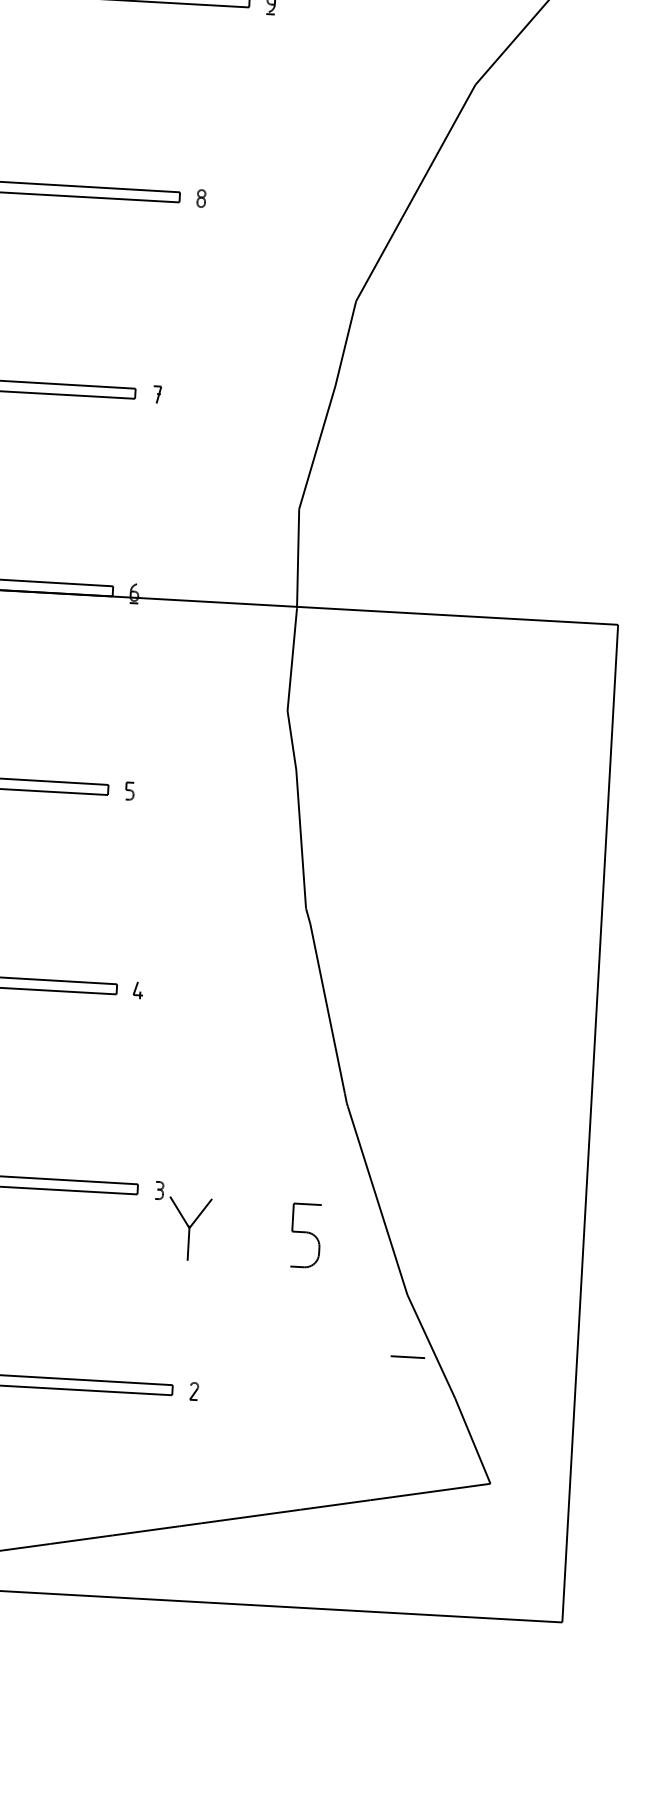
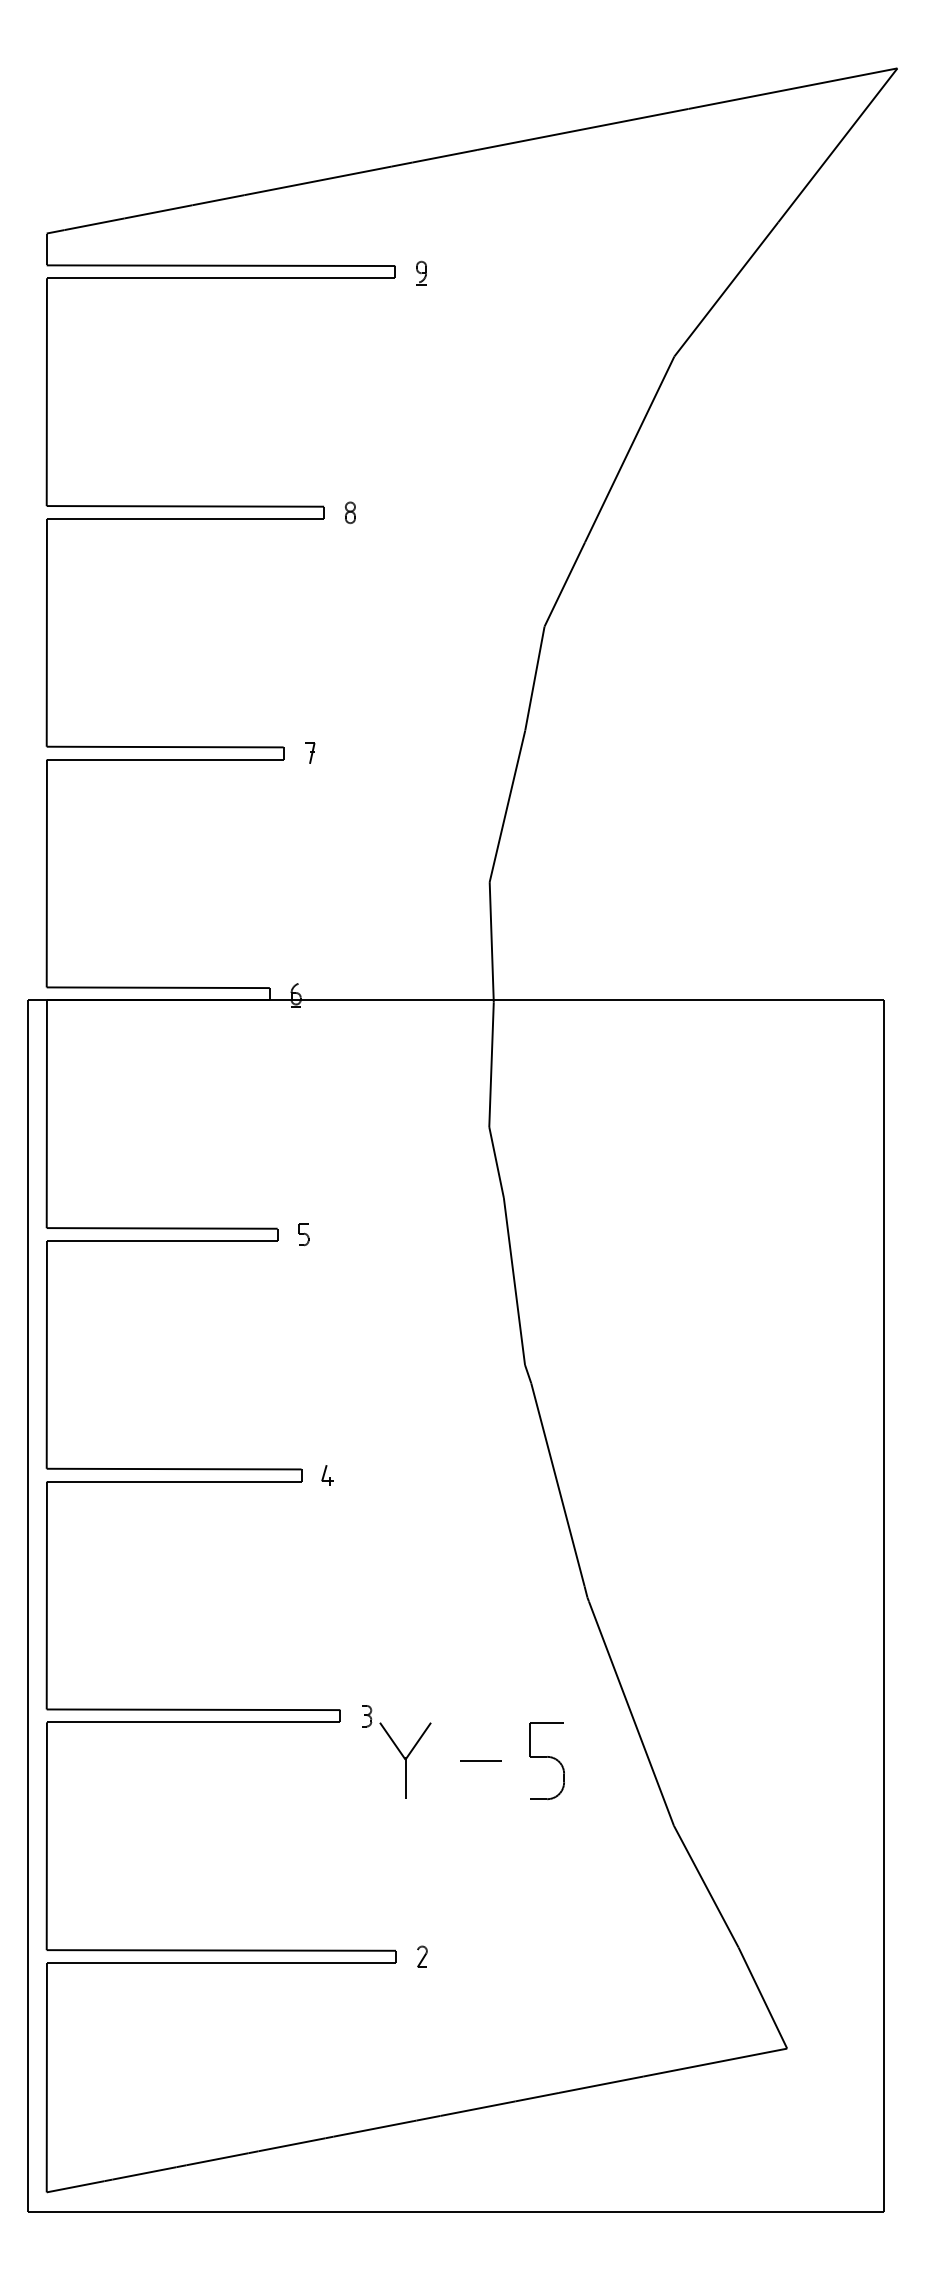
line: (407, 1356) -> (480, 1760), moved

